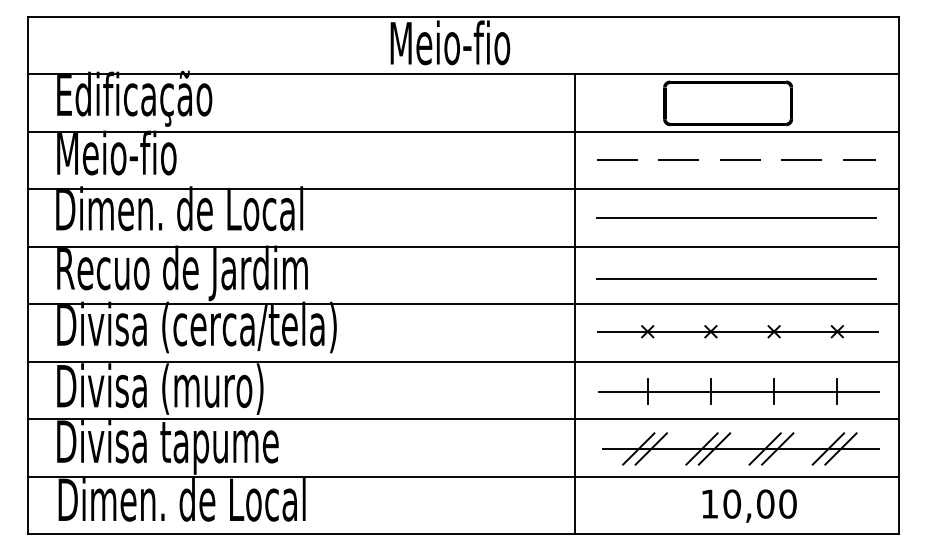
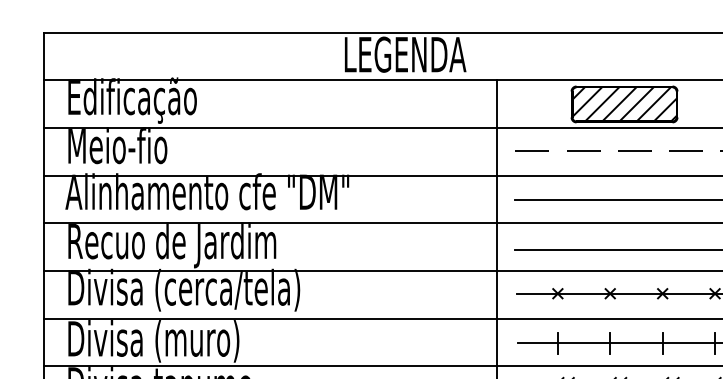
text: (465, 42) -> (406, 53), Meio-fio -> LEGENDA
hatch: (727, 103) -> (624, 104), added
text: (224, 208) -> (207, 191), Dimen. de Local -> Alinhamento cfe "DM"

